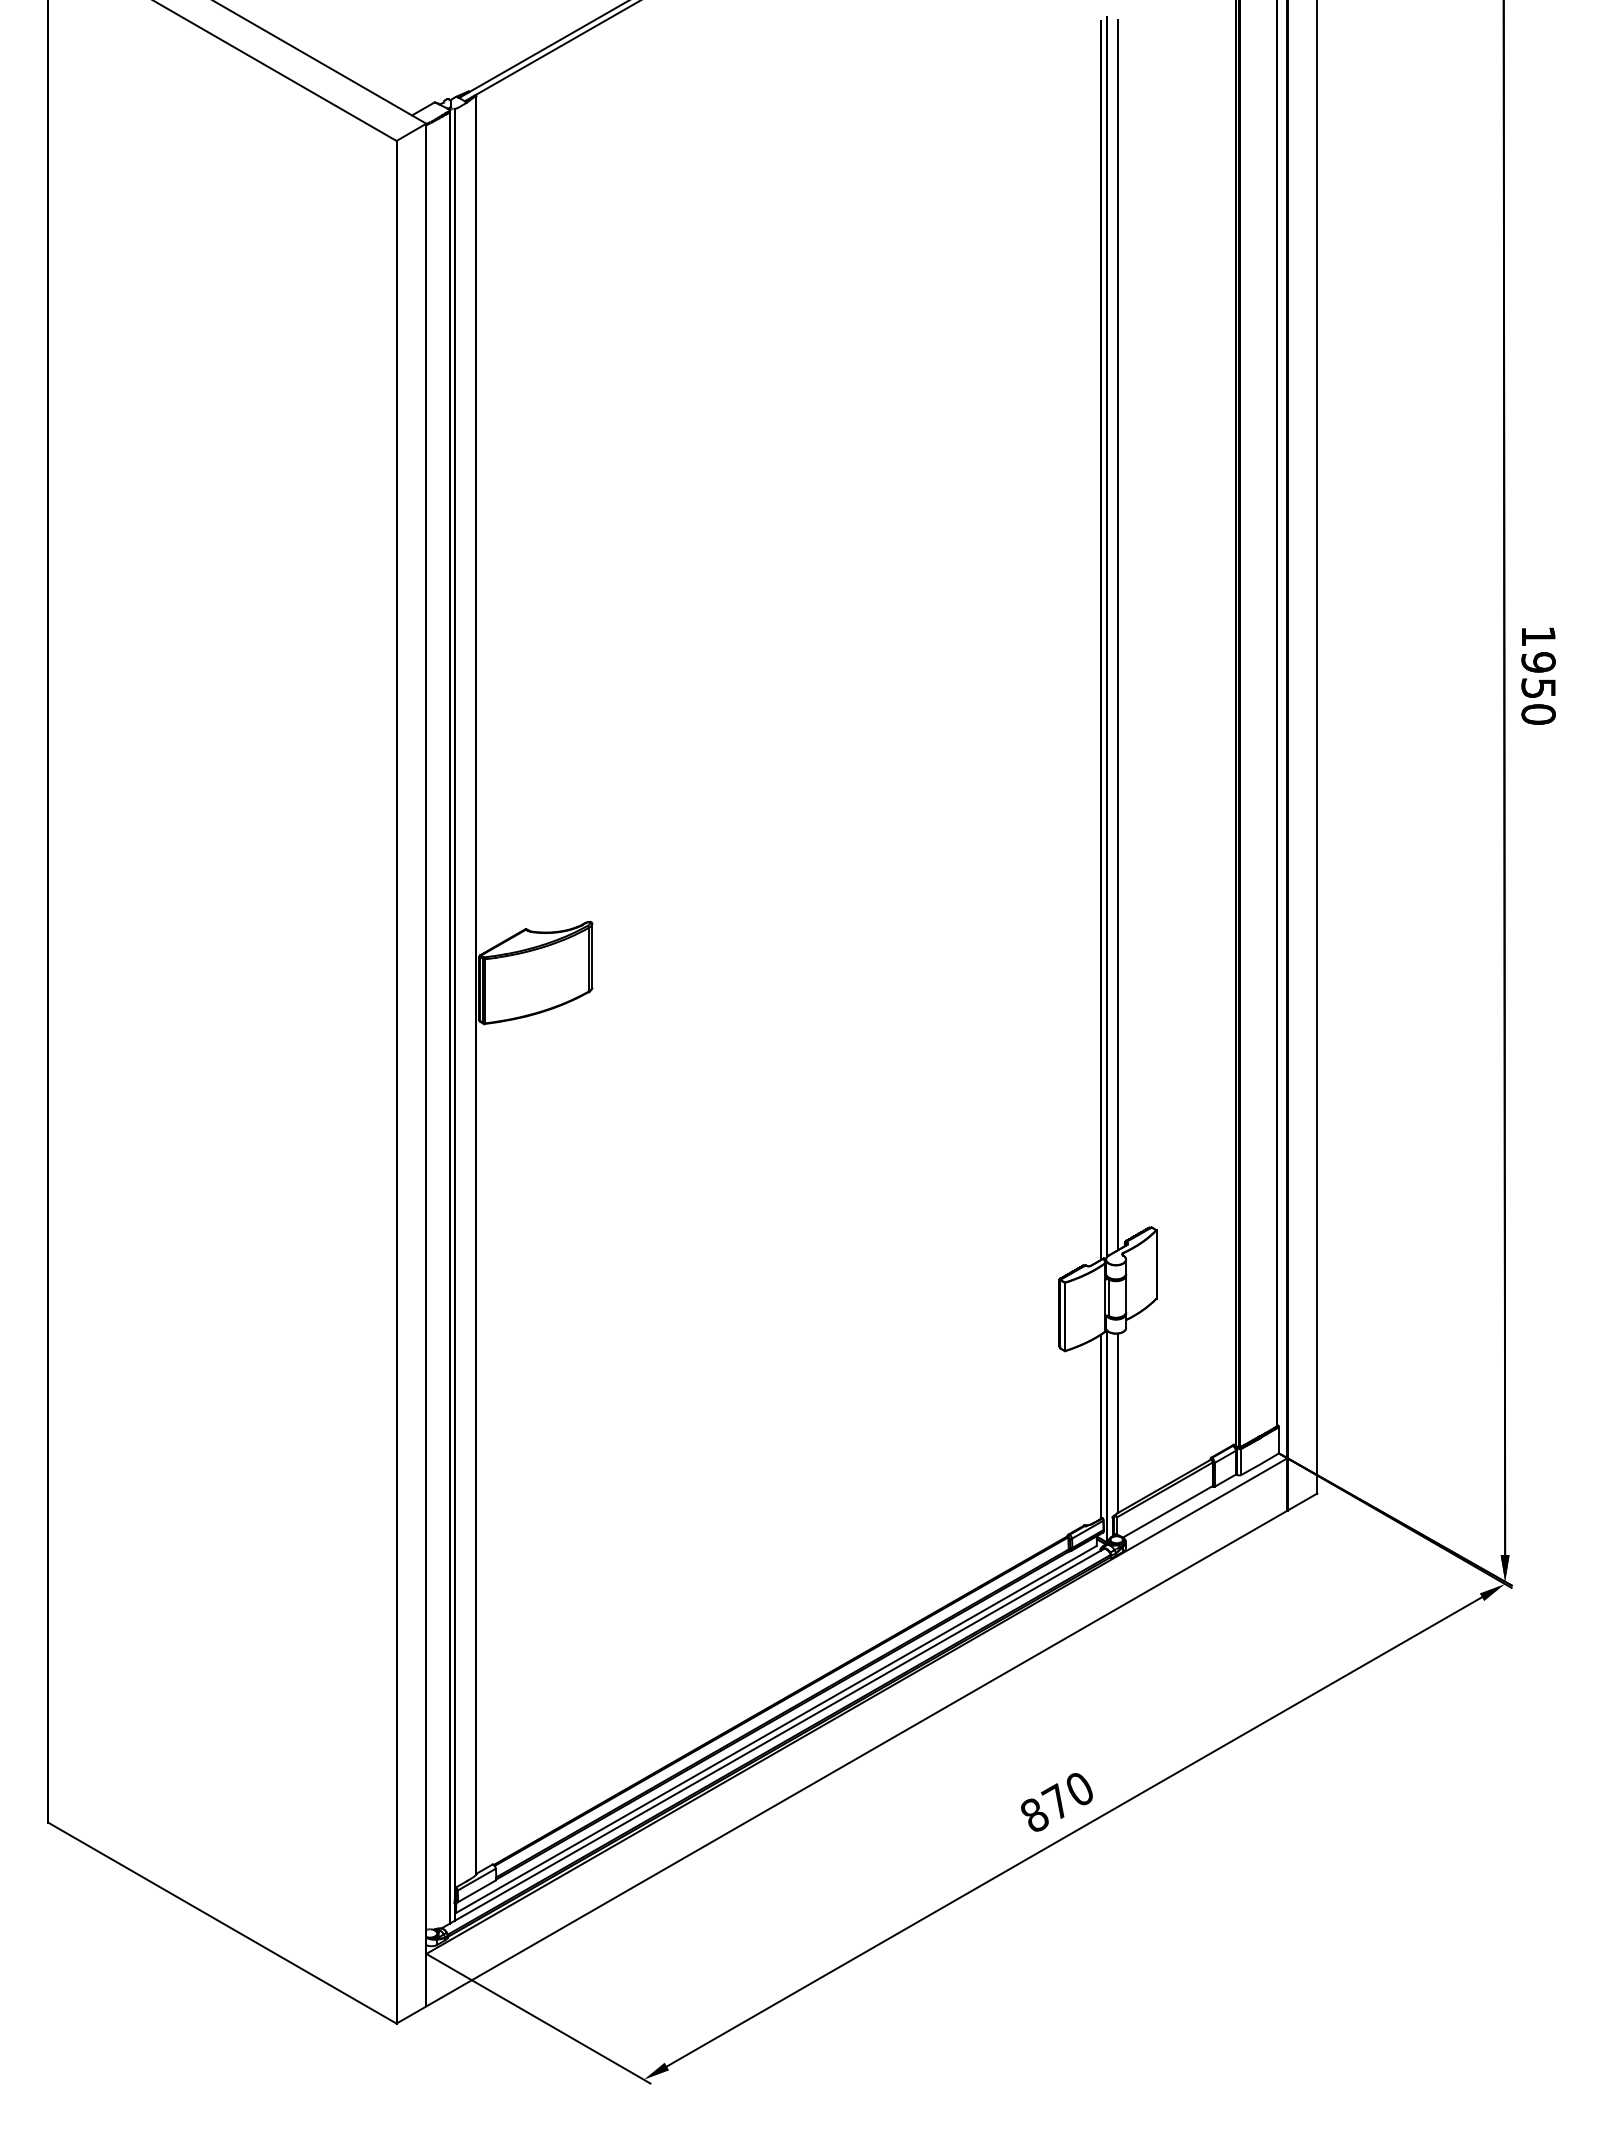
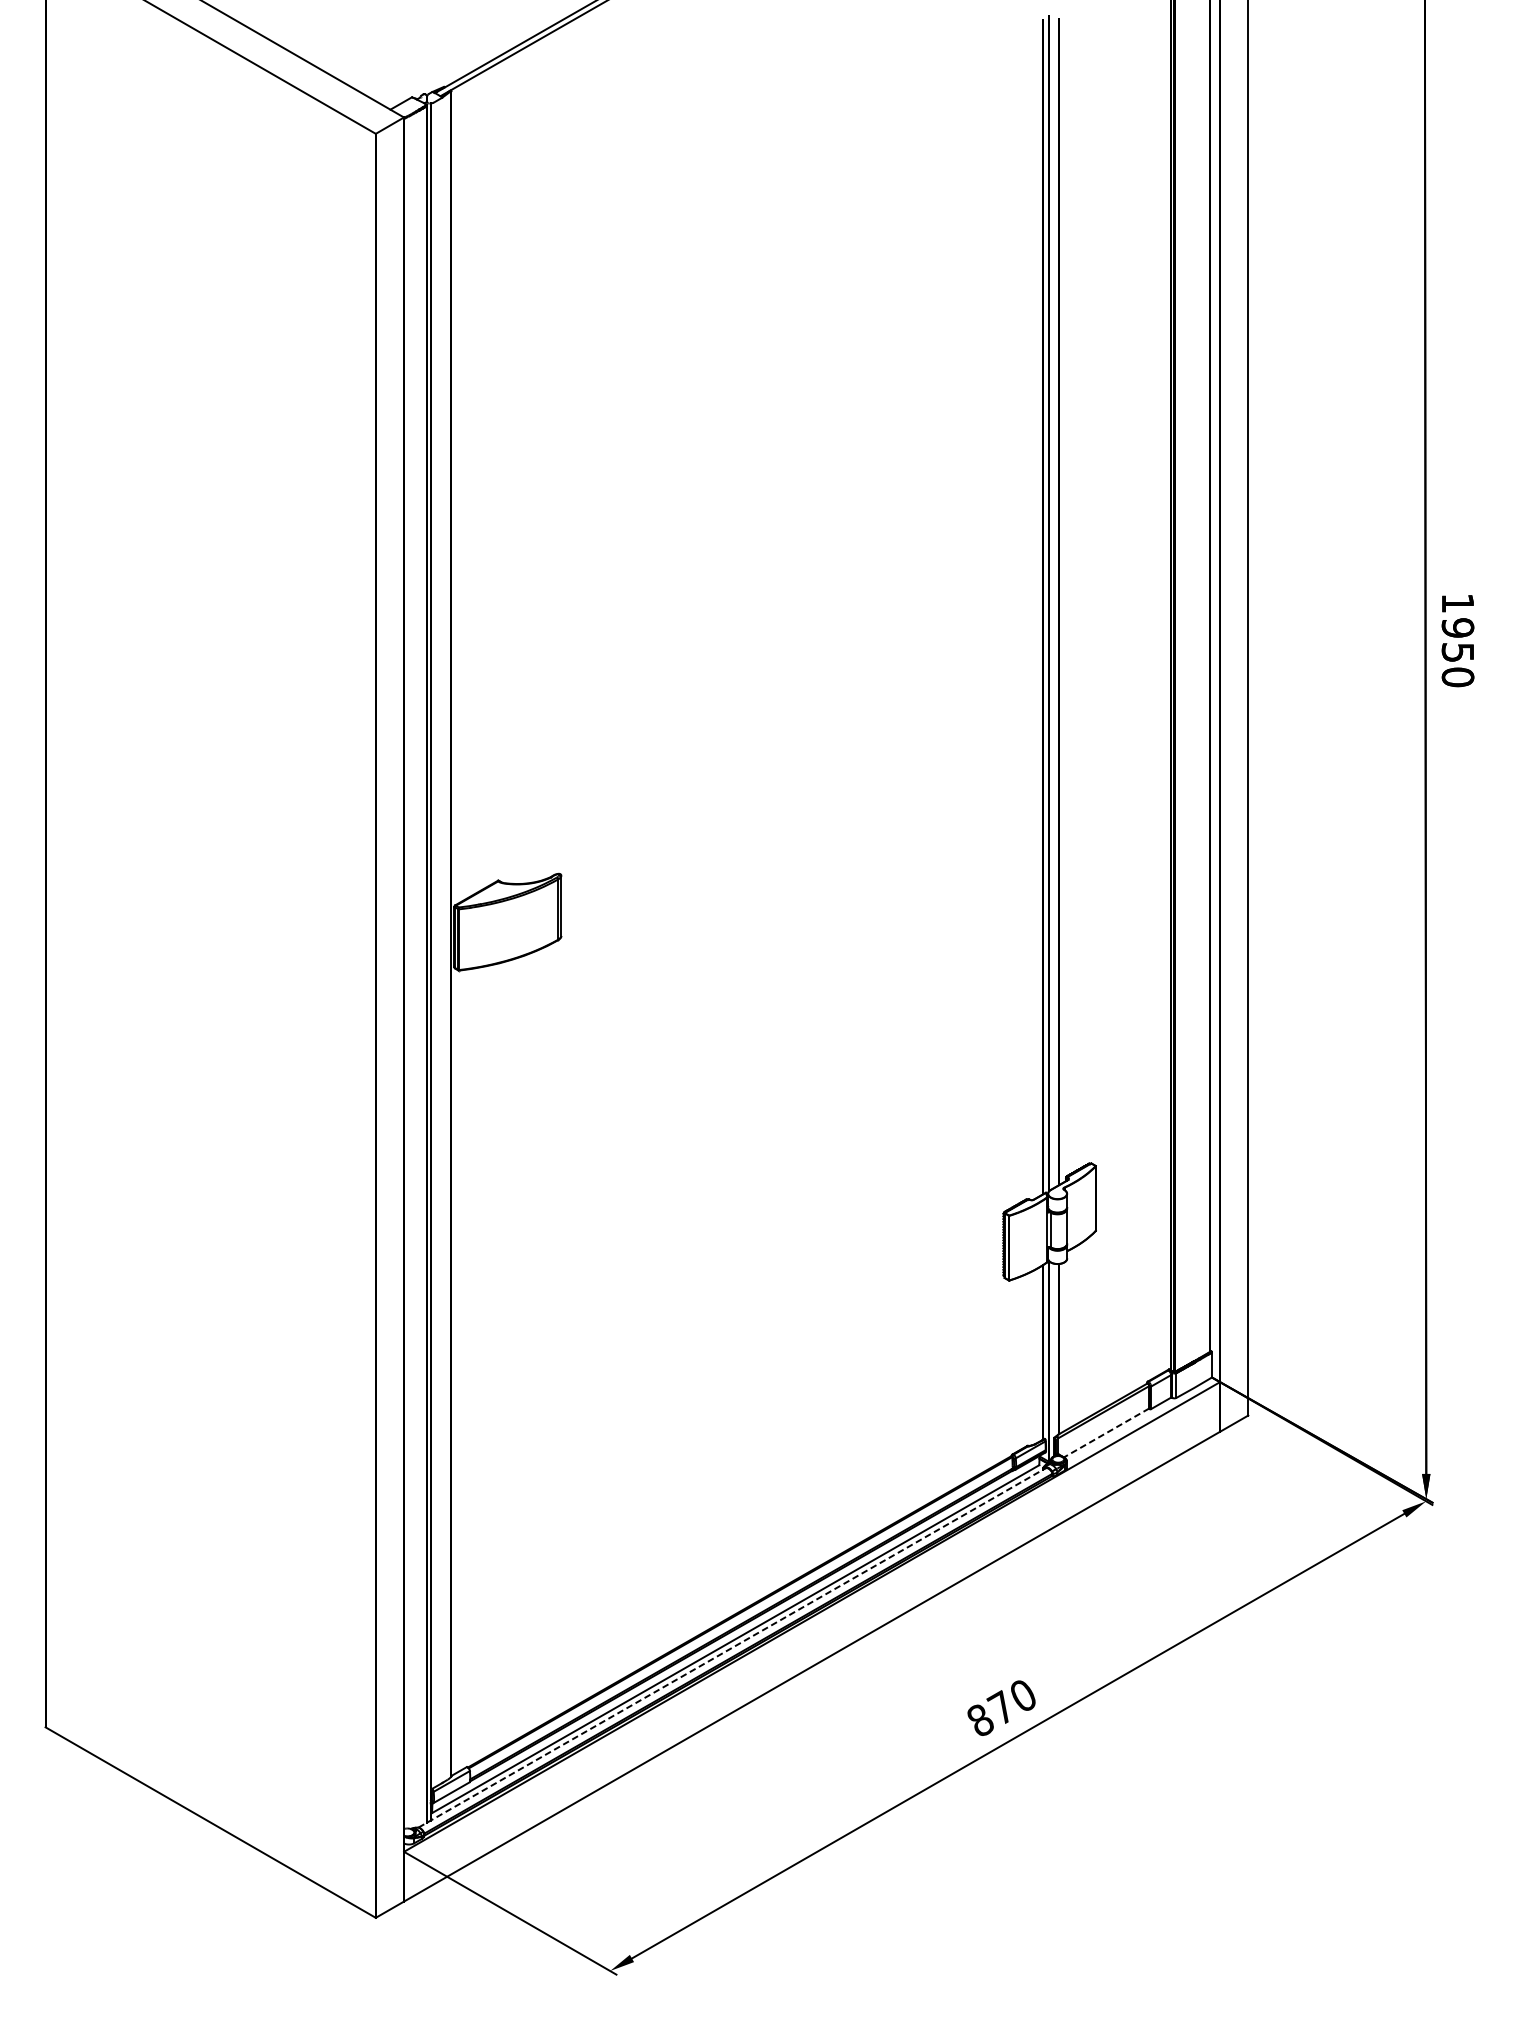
line: (1167, 1511) -> (1106, 1432), solid -> dashed
line: (773, 1738) -> (732, 1647), solid -> dashed

